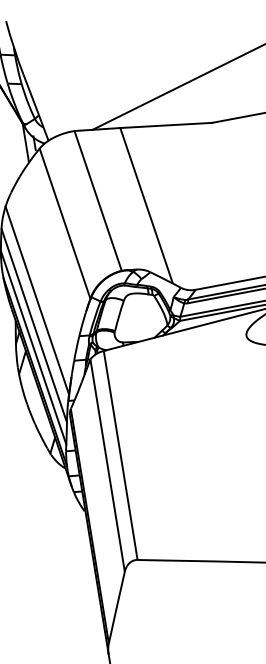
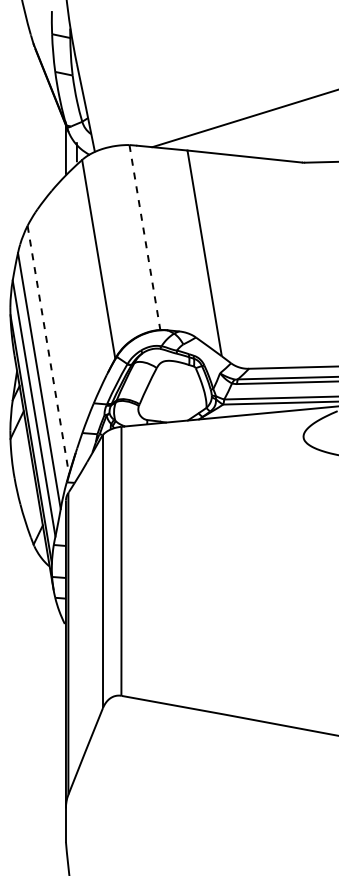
line: (97, 201) -> (144, 237), solid -> dashed
line: (37, 300) -> (48, 349), solid -> dashed

